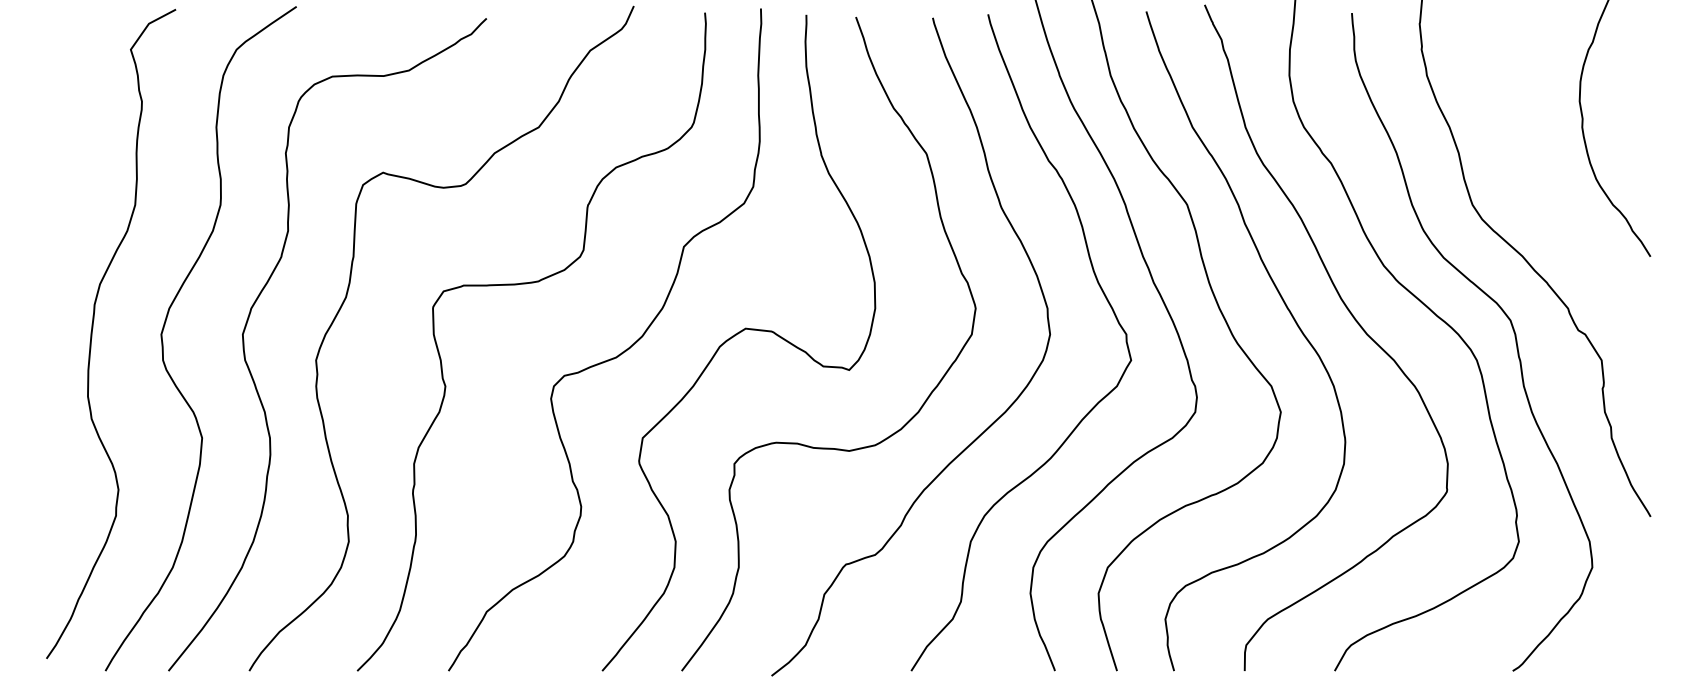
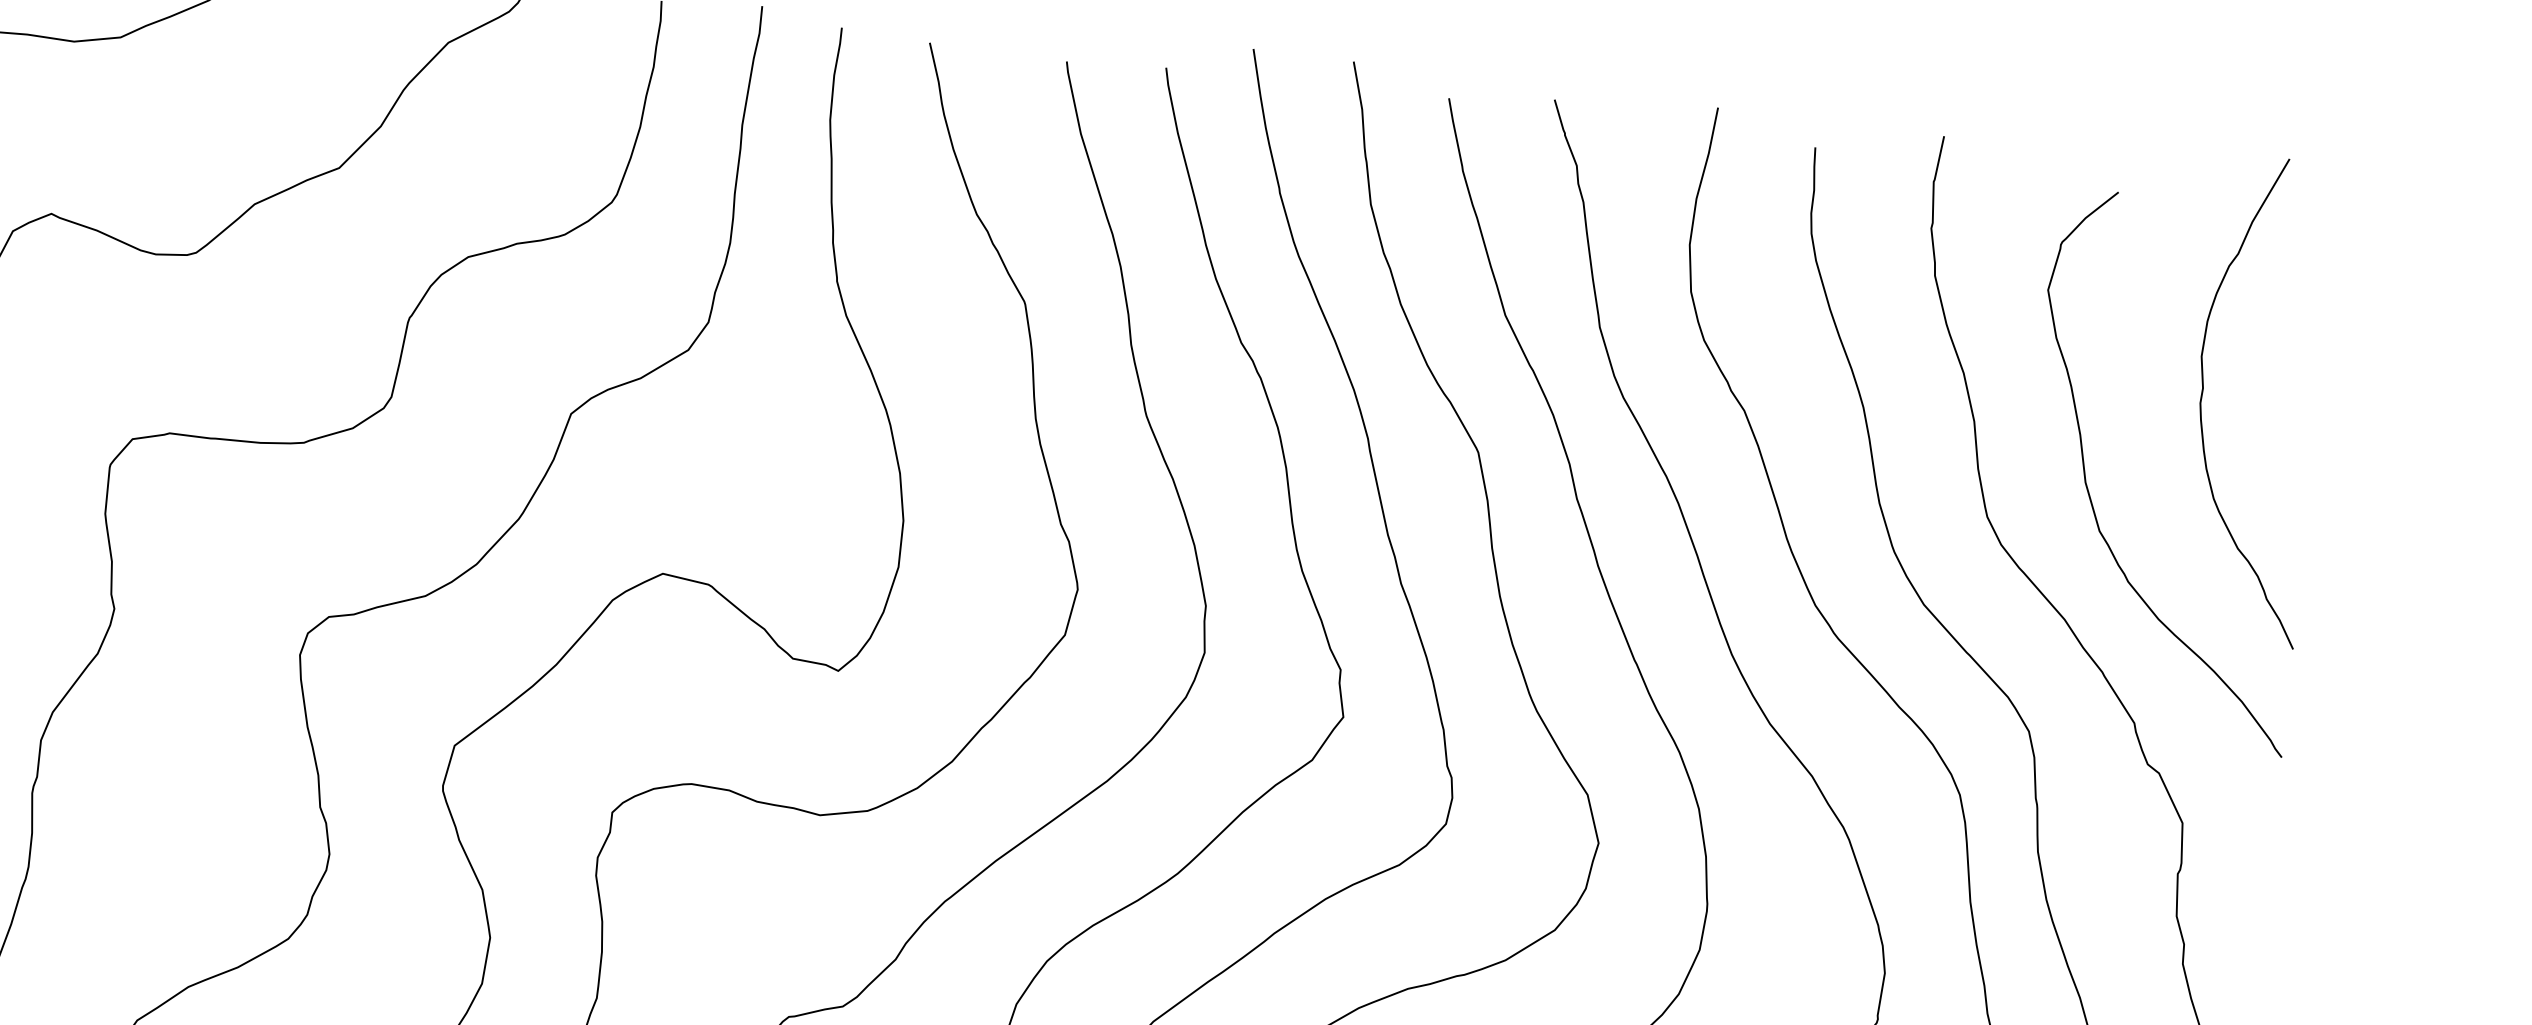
curve: (1528, 185) -> (2091, 494), added

